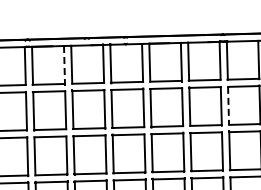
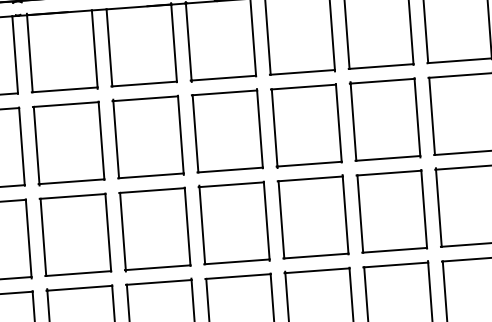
line: (64, 64) -> (94, 47), dashed -> solid
line: (228, 106) -> (432, 117), dashed -> solid

